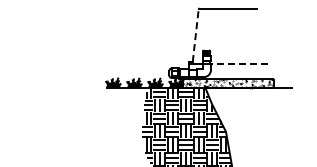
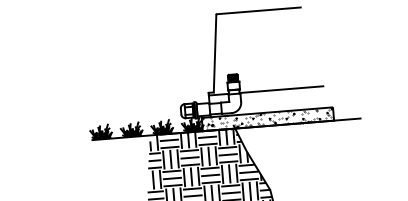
line: (195, 35) -> (214, 53), dashed -> solid
line: (239, 63) -> (281, 89), dashed -> solid

